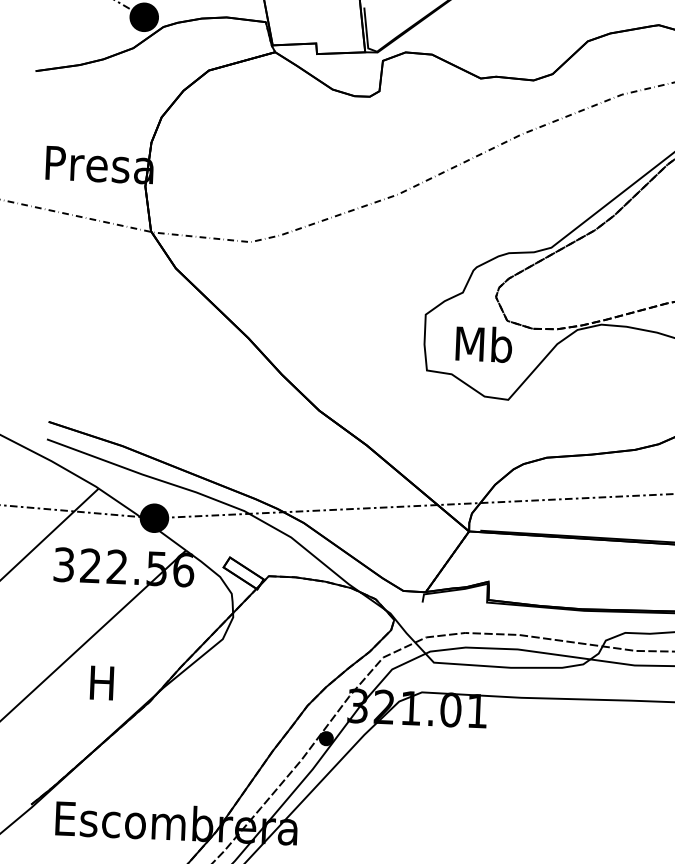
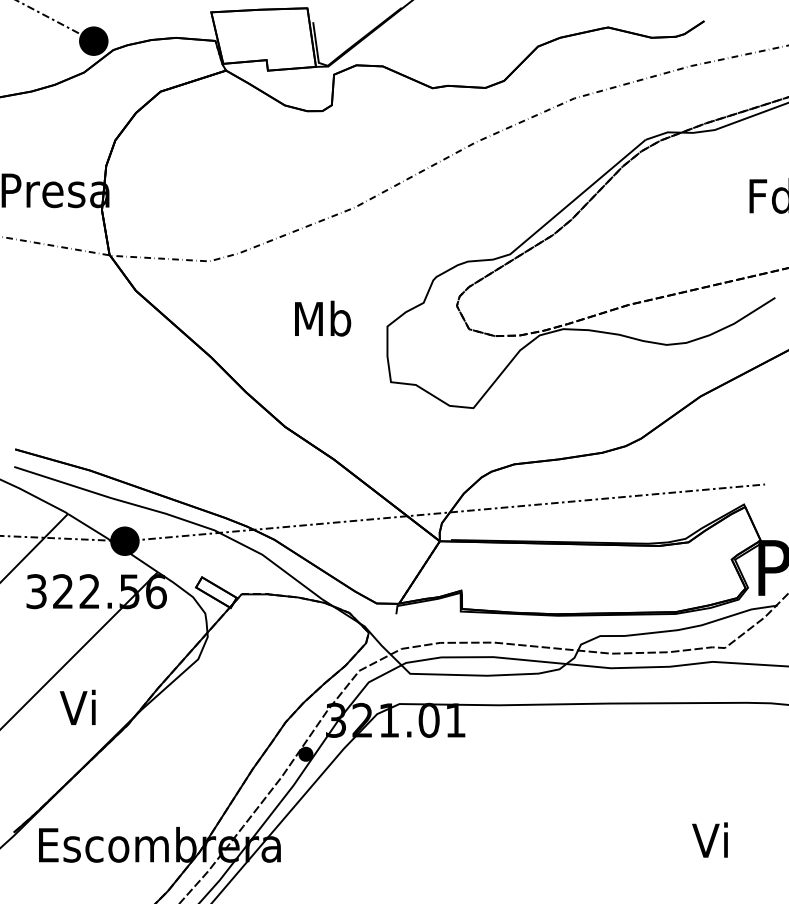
text: (484, 344) -> (323, 318), moved
text: (100, 682) -> (77, 707), H -> Vi

